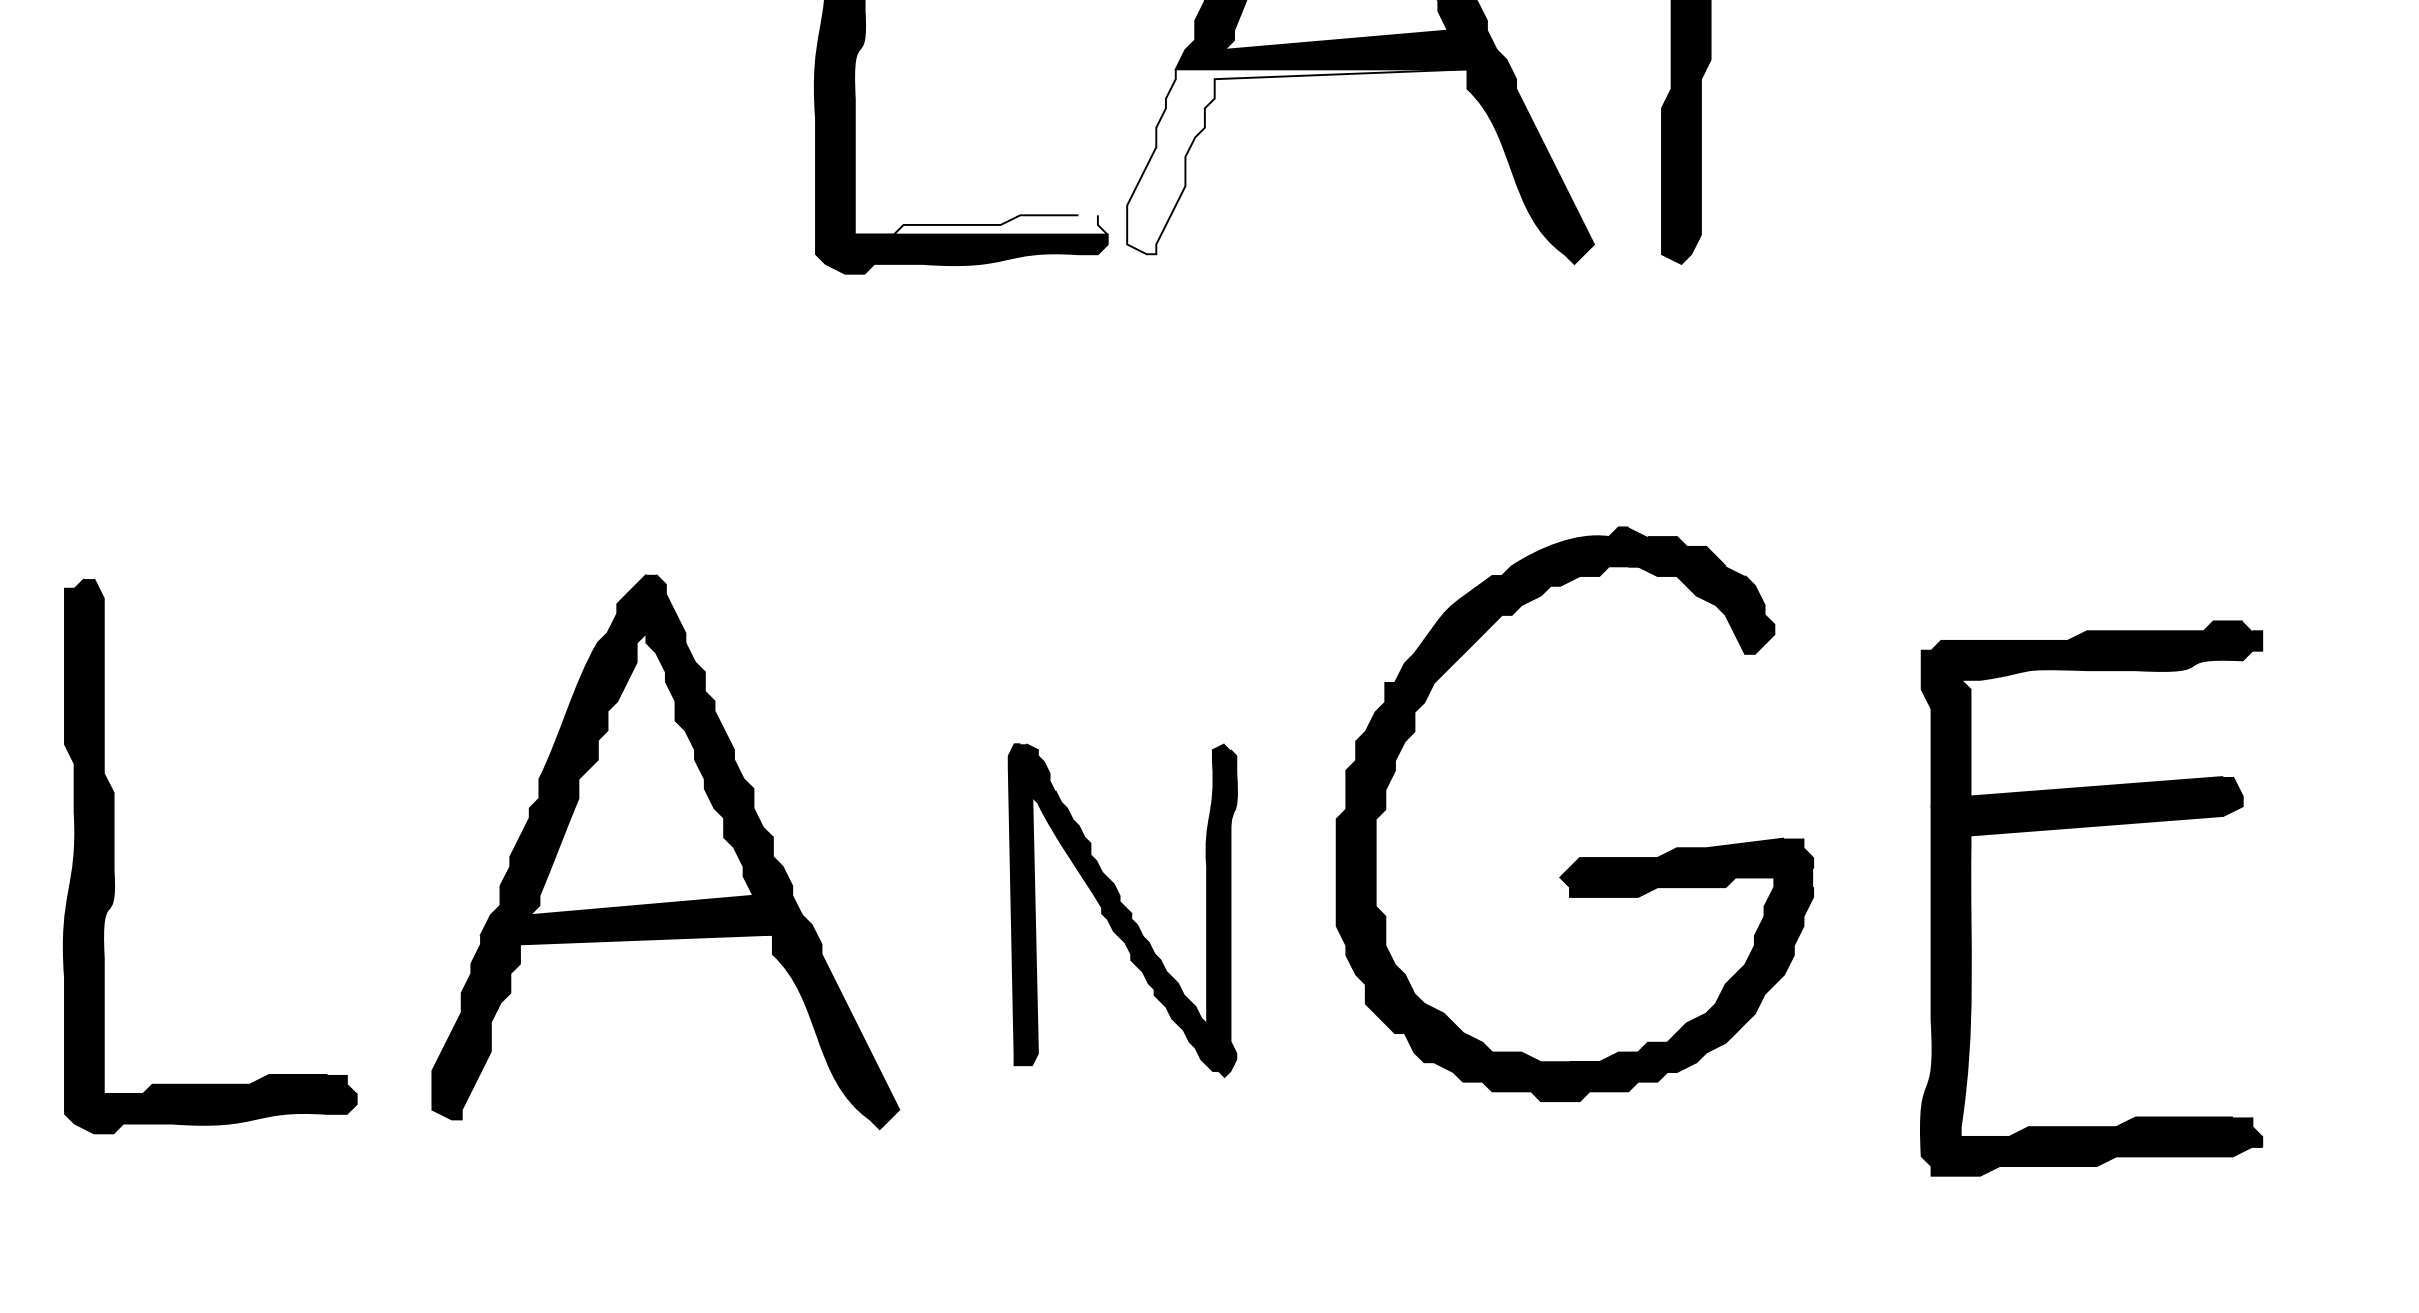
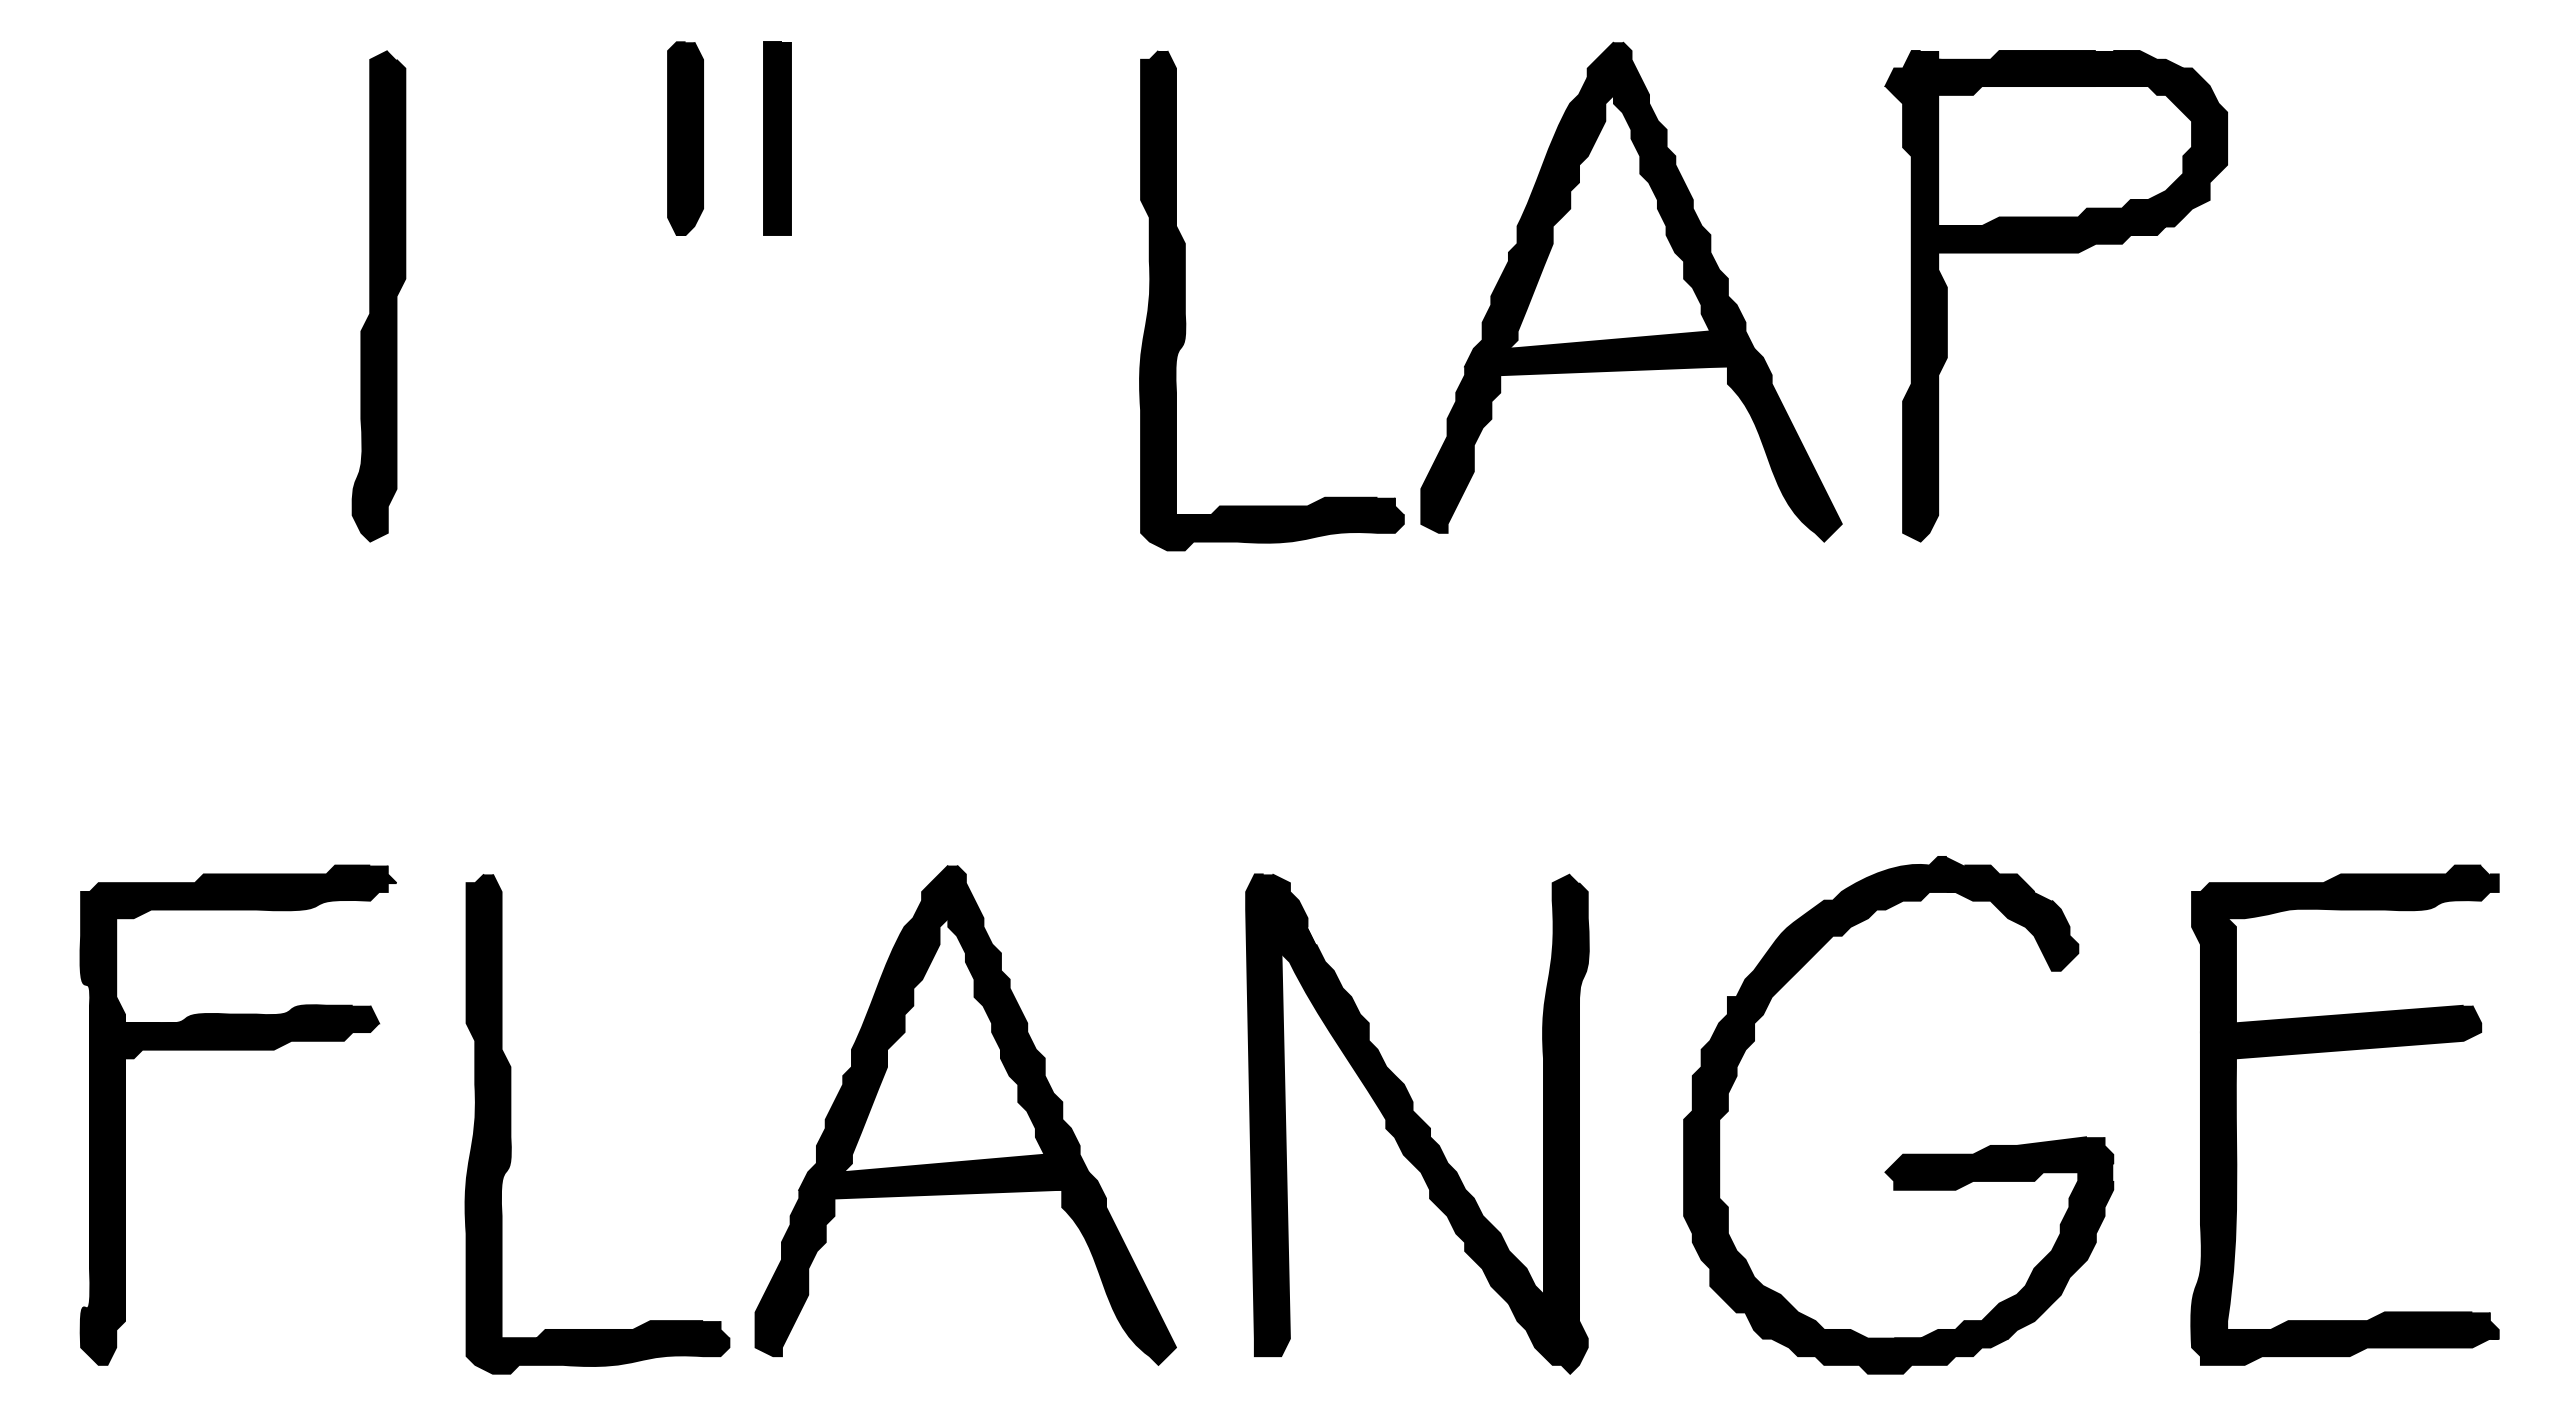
fill: (1297, 161) -> (1574, 449), added
fill: (980, 224) -> (1289, 506), added
part: (2087, 827) -> (2341, 1051), moved
part: (665, 852) -> (965, 1115), moved
part: (114, 856) -> (511, 1124), moved
part: (1580, 856) -> (1903, 1153), moved
part: (1122, 909) -> (1417, 1123), size x1.67

